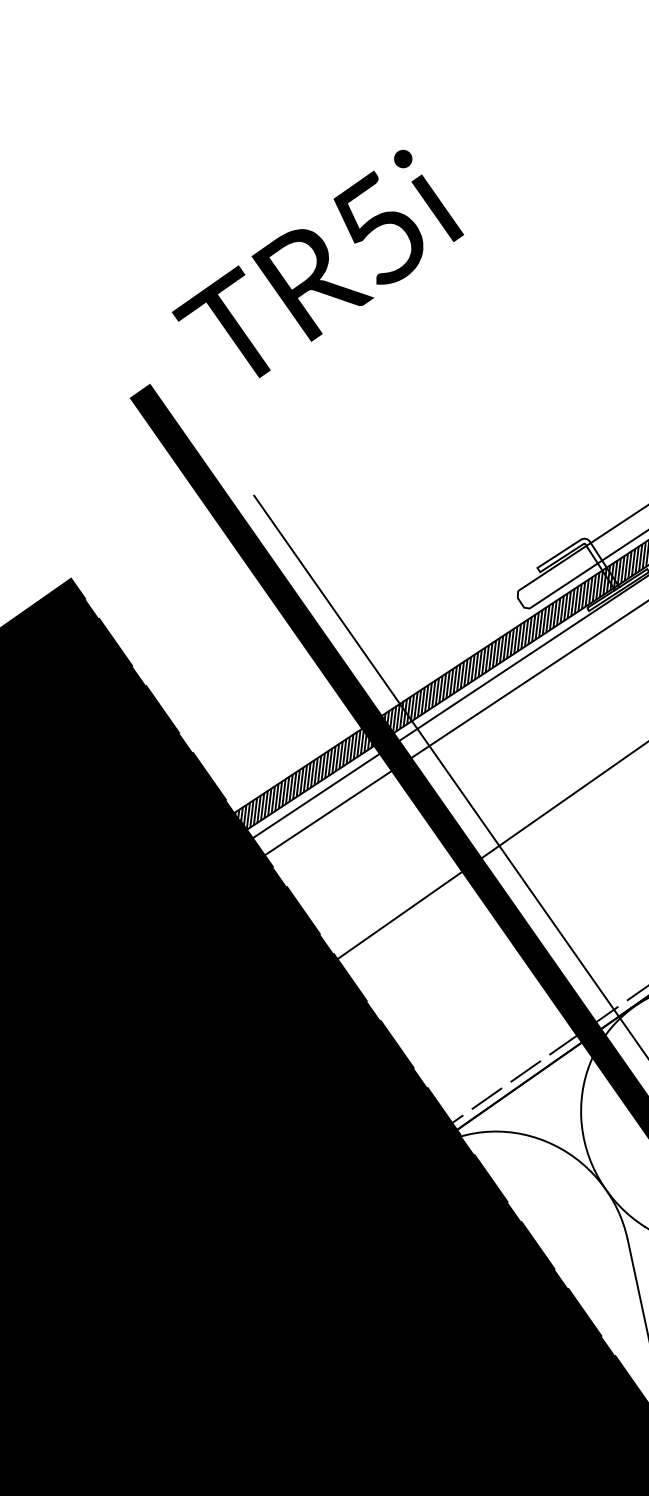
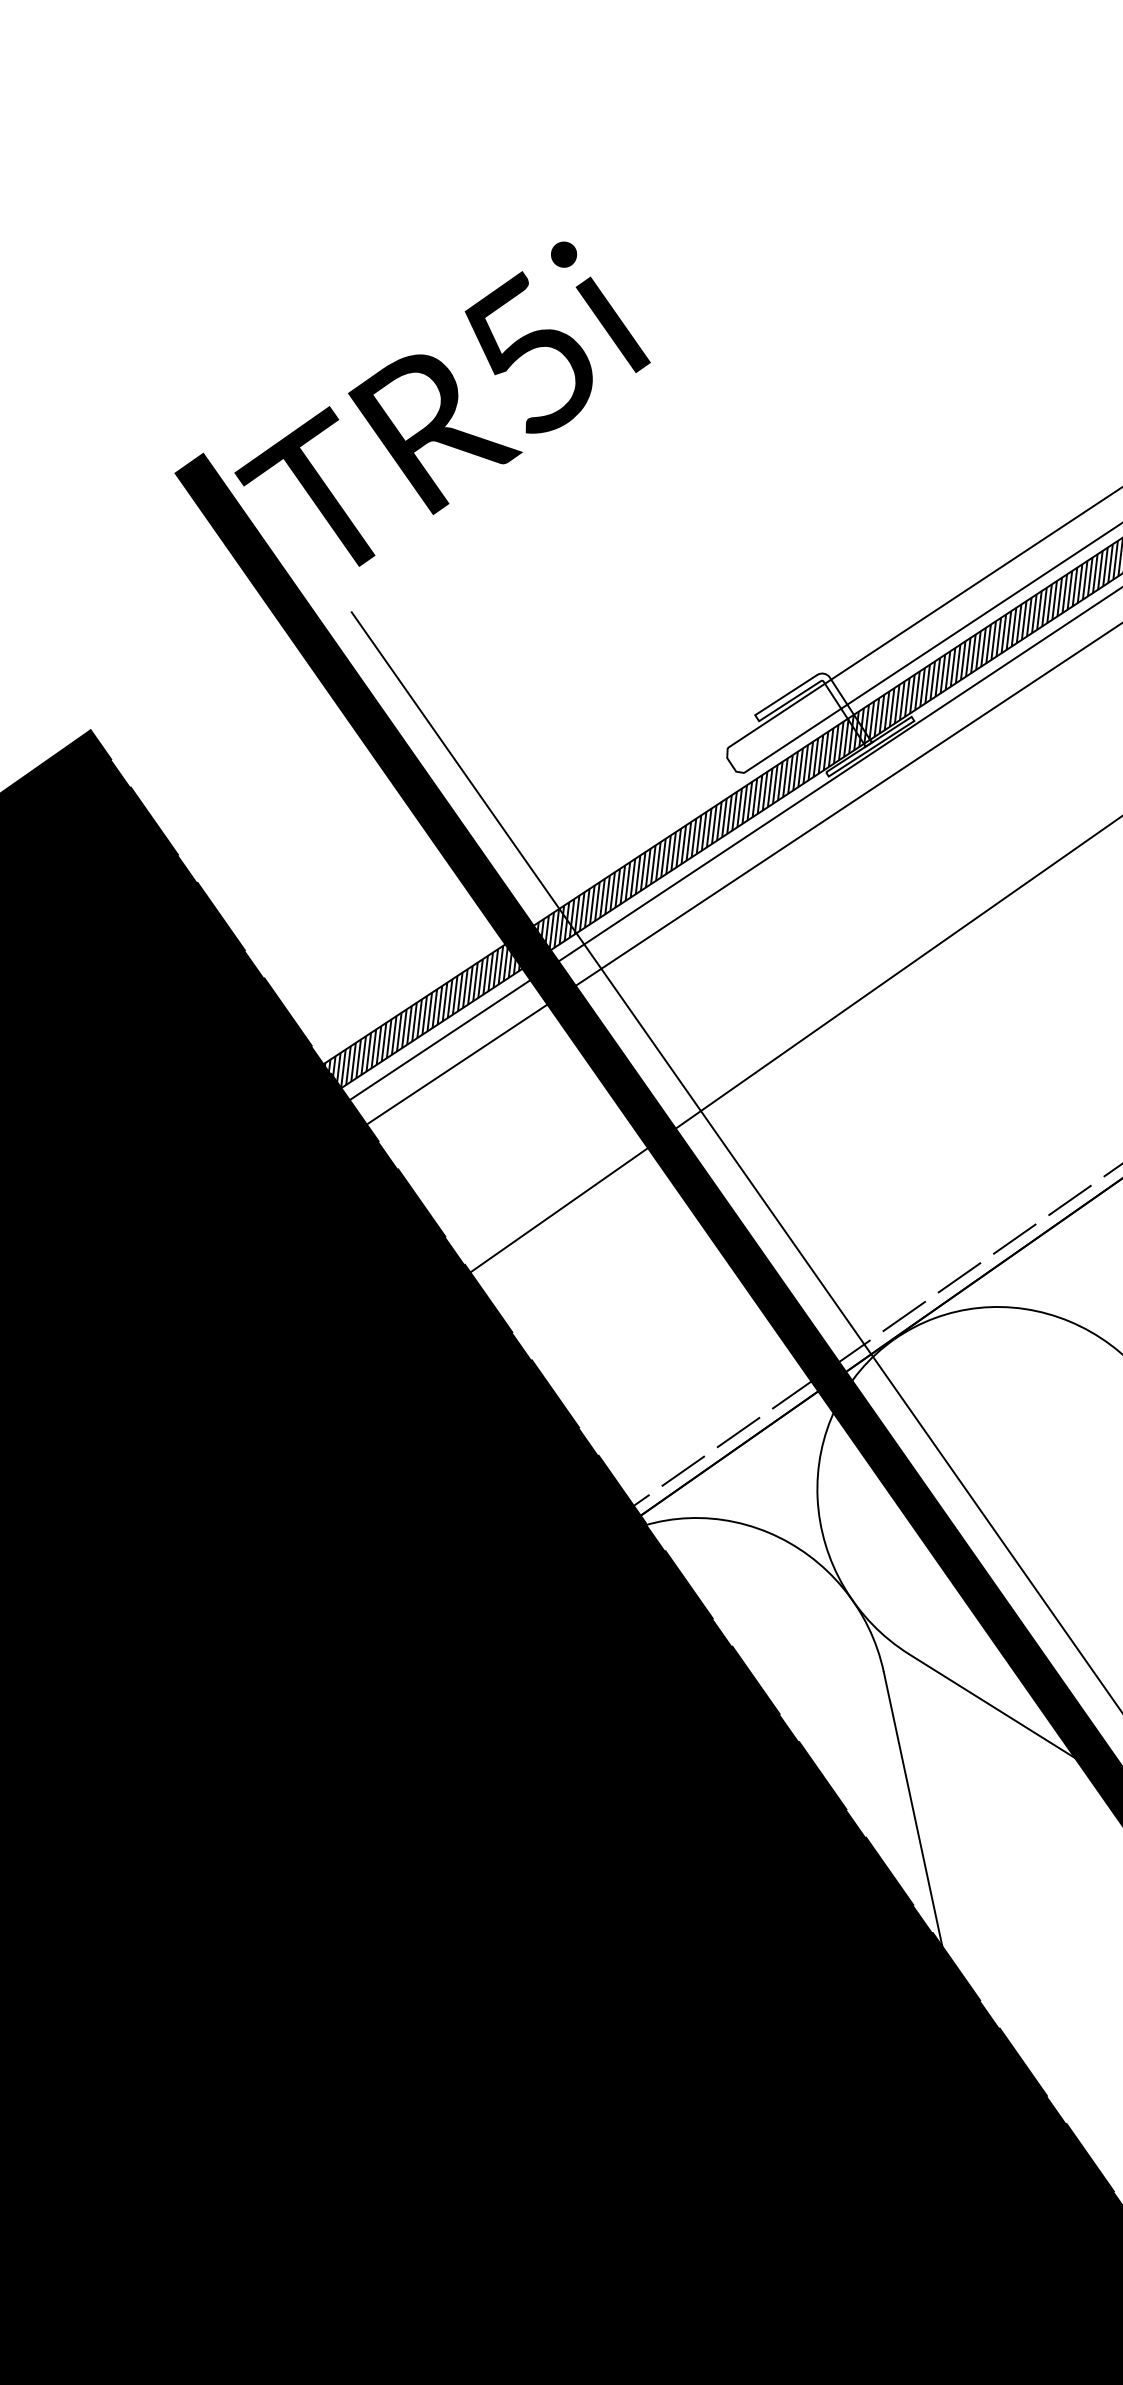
text: (317, 263) -> (442, 403), moved

